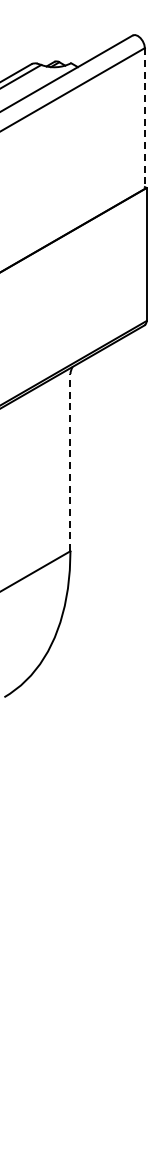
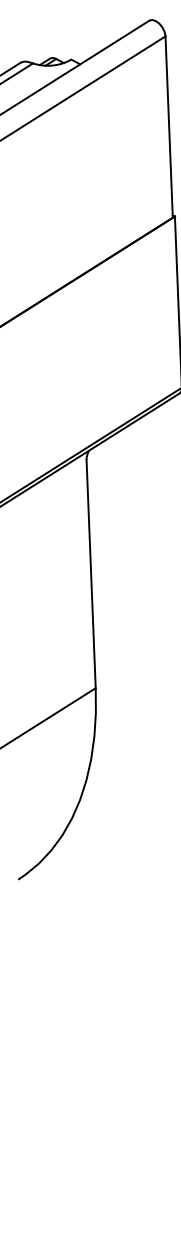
line: (144, 119) -> (168, 128), dashed -> solid
line: (70, 462) -> (91, 573), dashed -> solid

